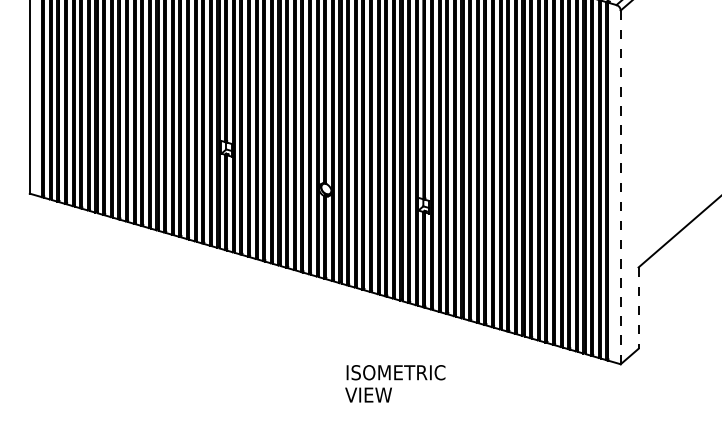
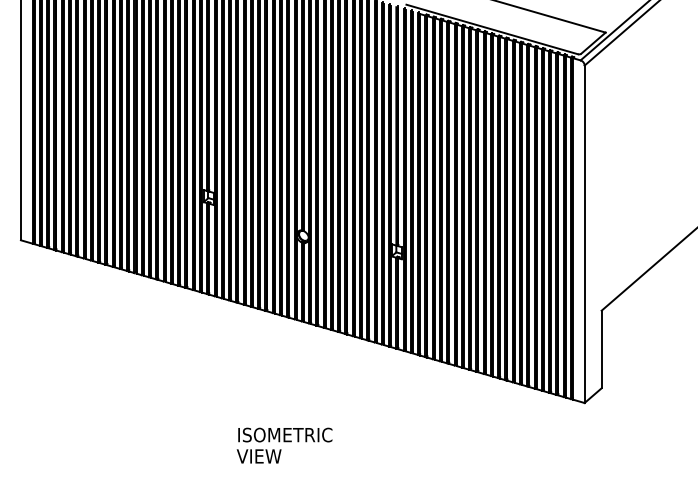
line: (620, 187) -> (584, 234), dashed -> solid
line: (638, 308) -> (601, 349), dashed -> solid
text: (395, 383) -> (284, 445), moved

